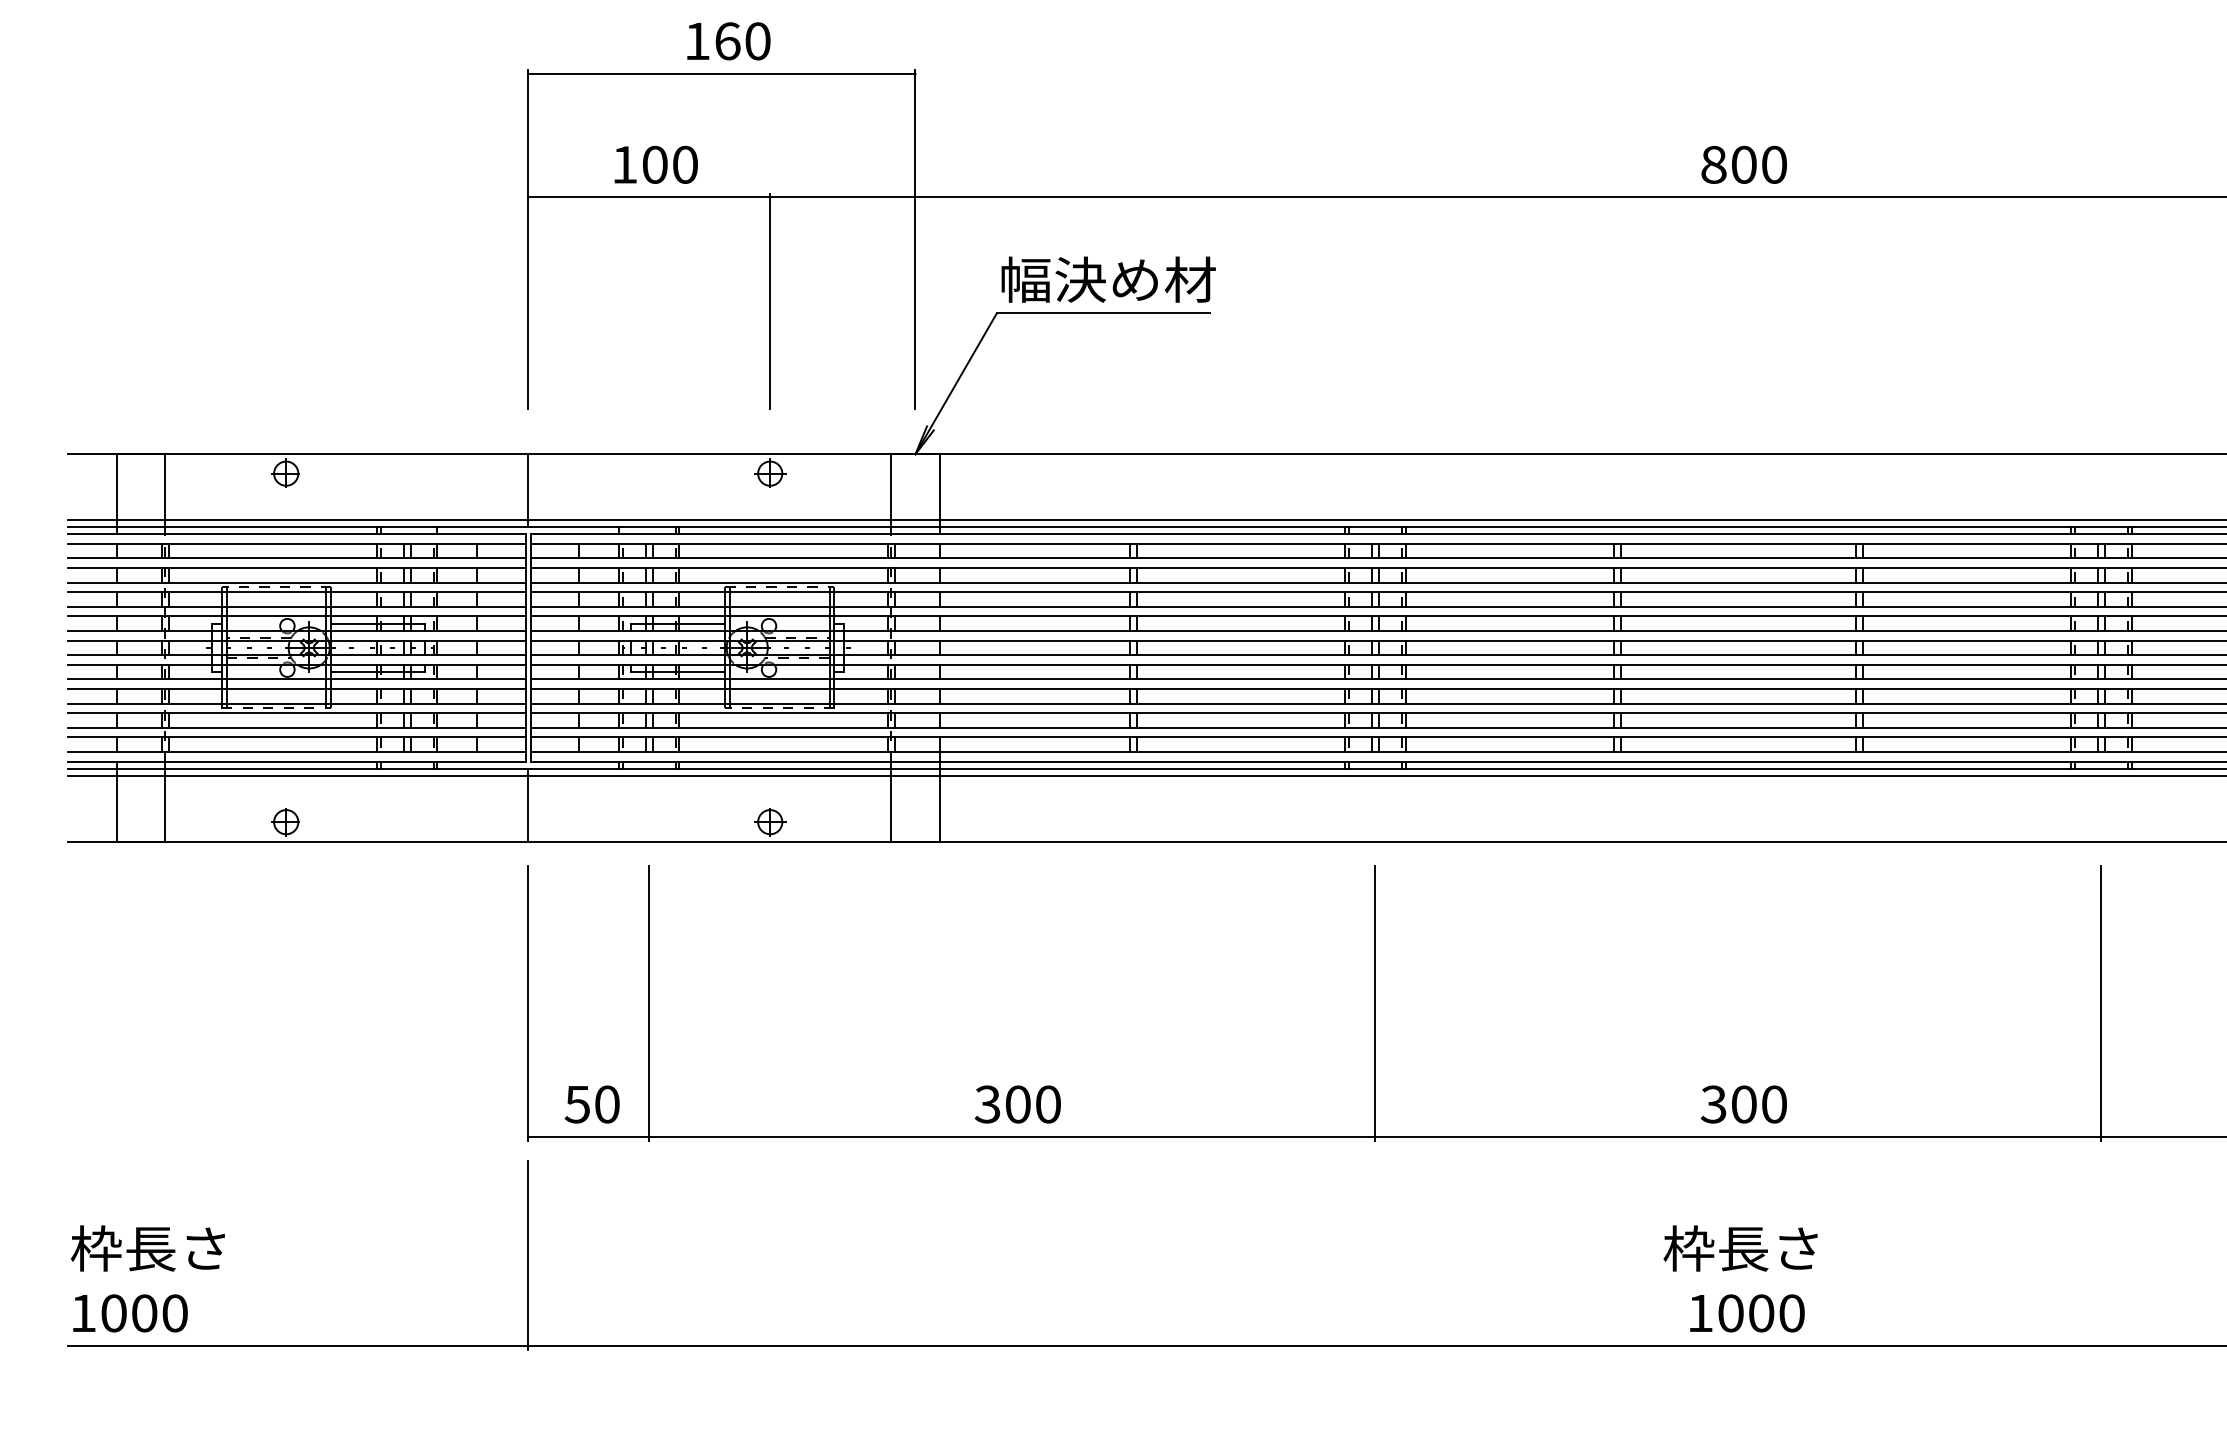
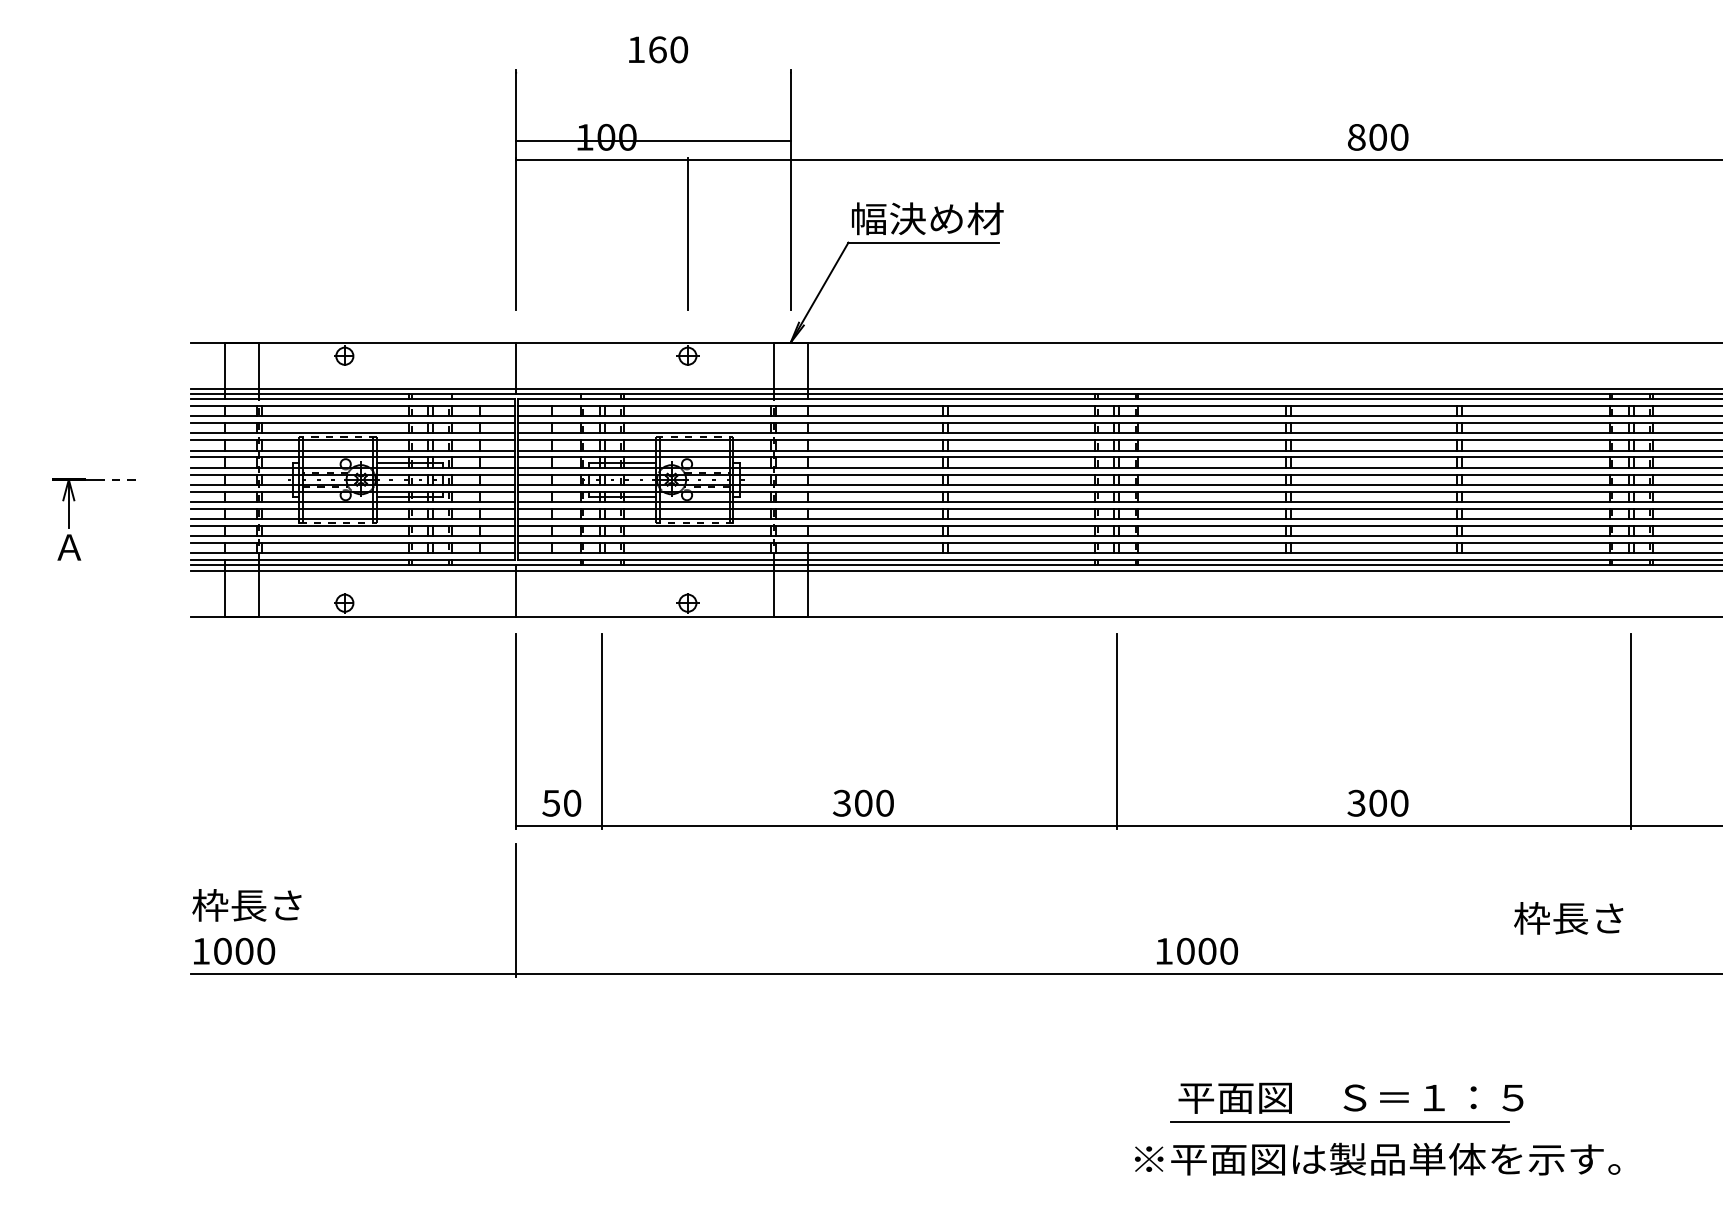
line: (721, 73) -> (653, 140), moved
text: (1740, 1248) -> (1568, 918), moved
text: (1747, 1312) -> (1197, 950), moved

